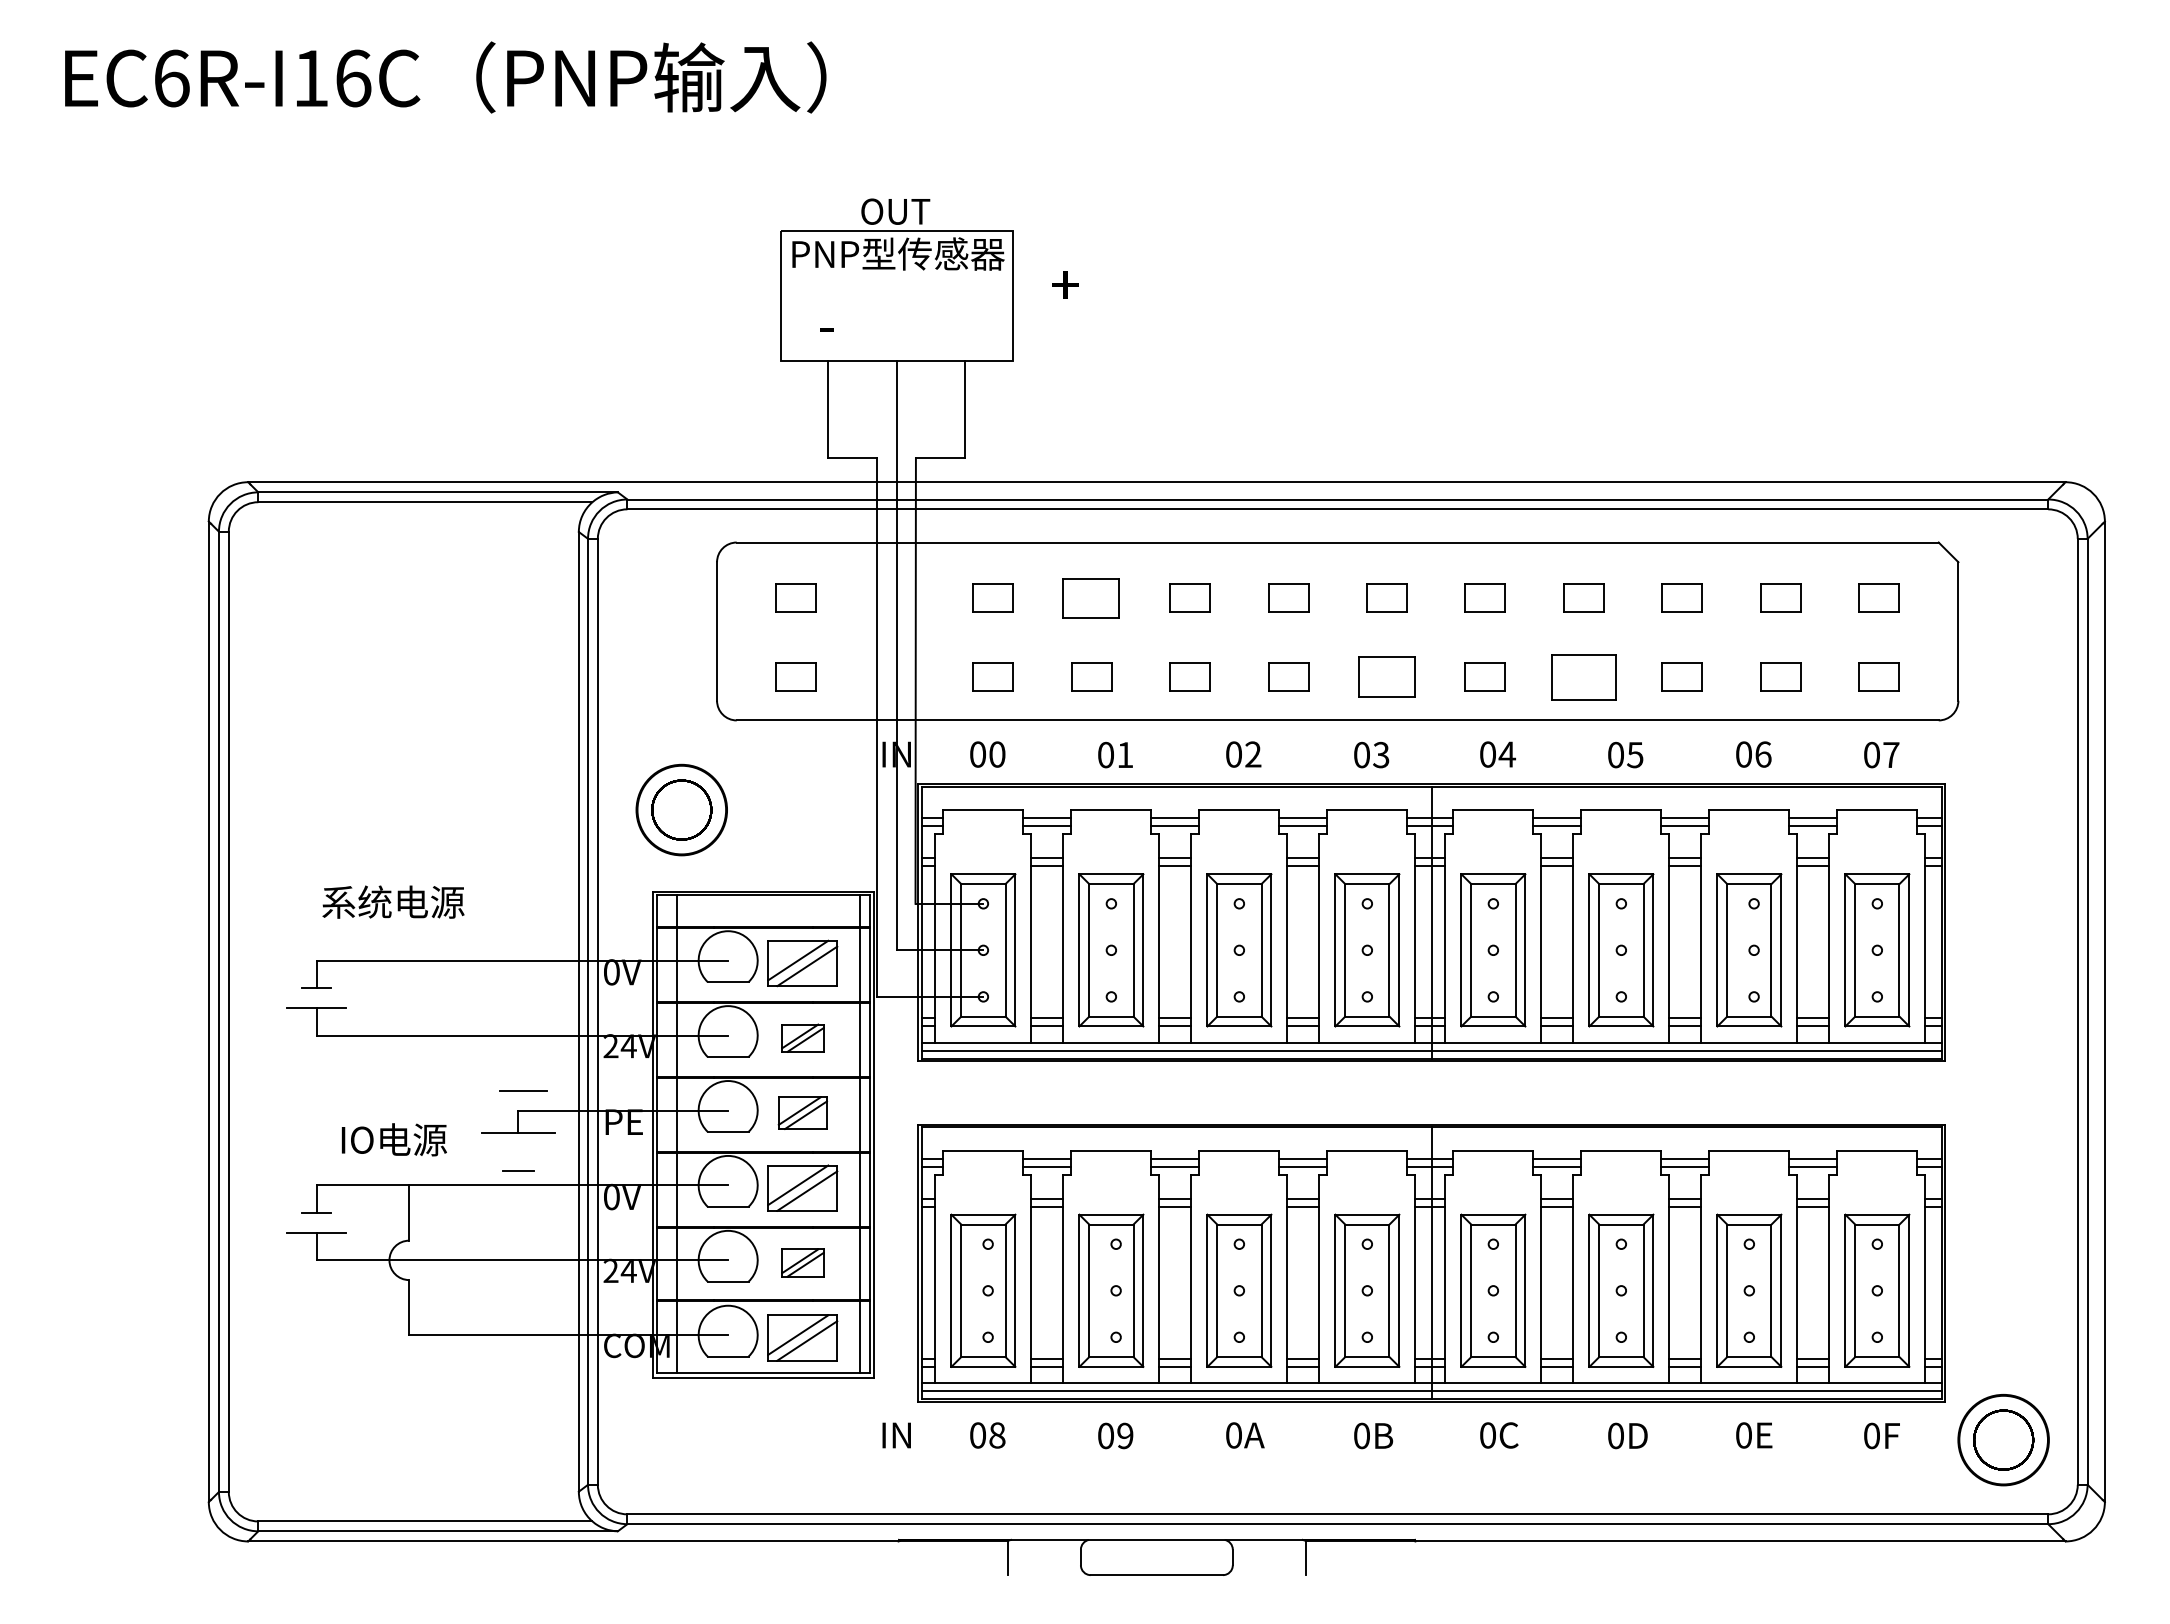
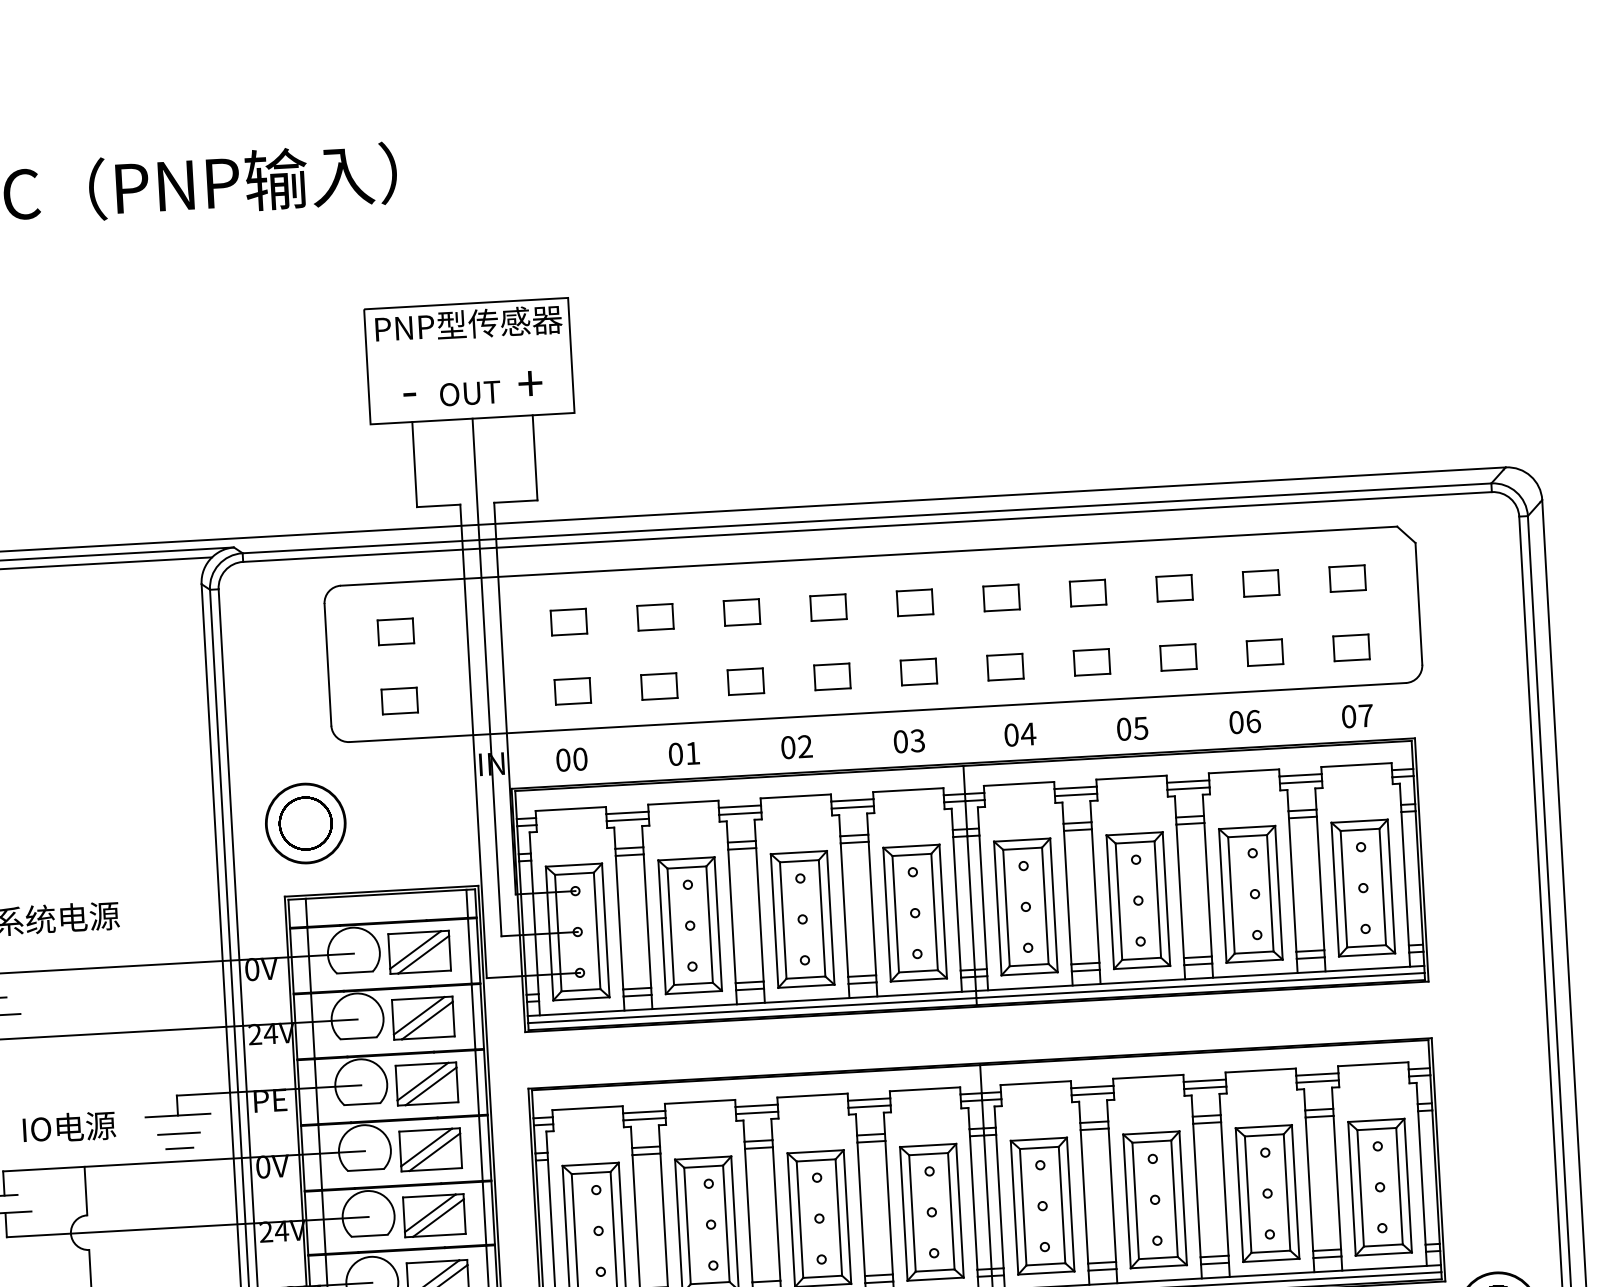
text: (895, 211) -> (470, 393), moved
text: (1065, 284) -> (530, 382), moved
part: (1091, 597) -> (655, 616), size x0.71
part: (1386, 676) -> (918, 671), size x0.71
part: (1583, 676) -> (1091, 661), size x0.62
part: (802, 1037) -> (423, 1017), size x1.67
line: (523, 1090) -> (179, 1133), moved
part: (802, 1112) -> (426, 1083), size x1.43
part: (802, 1262) -> (434, 1215), size x1.67

